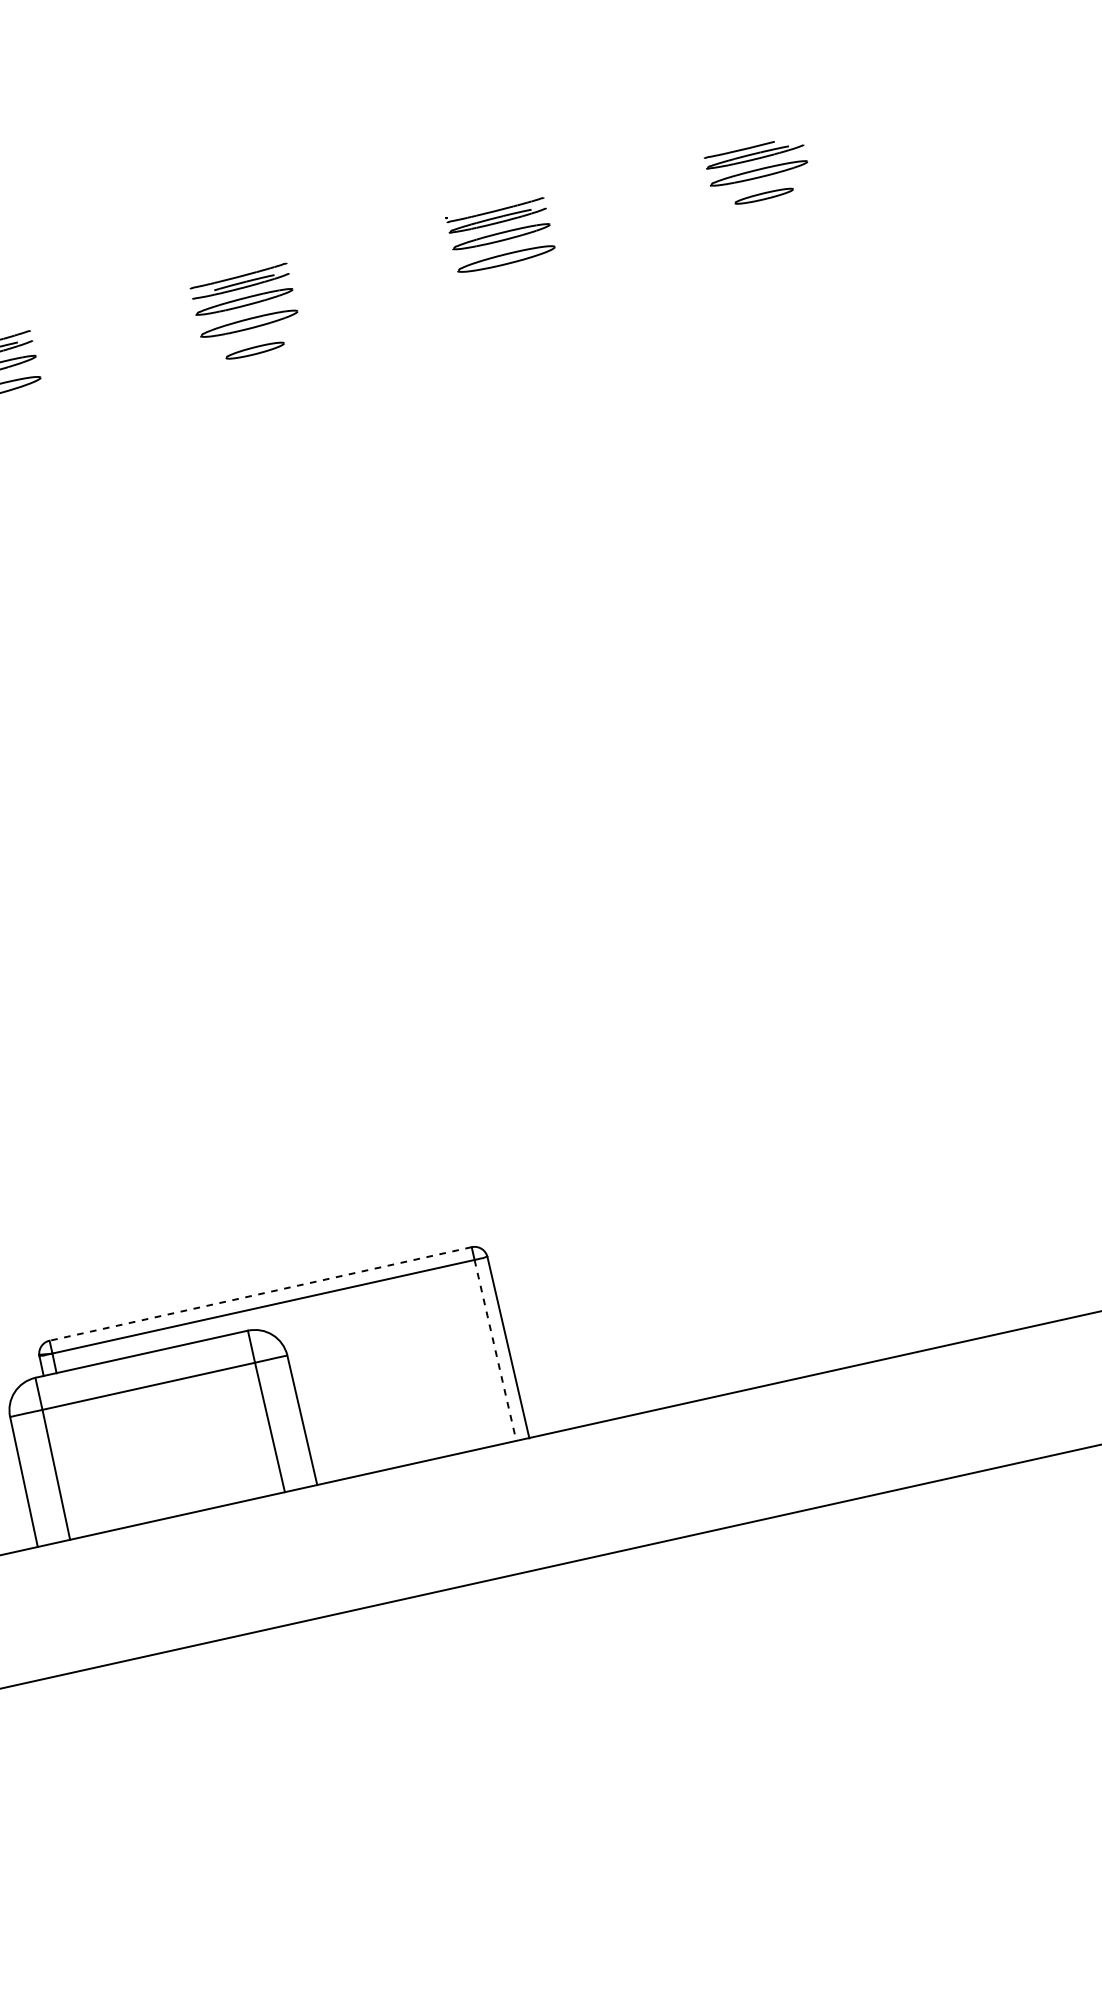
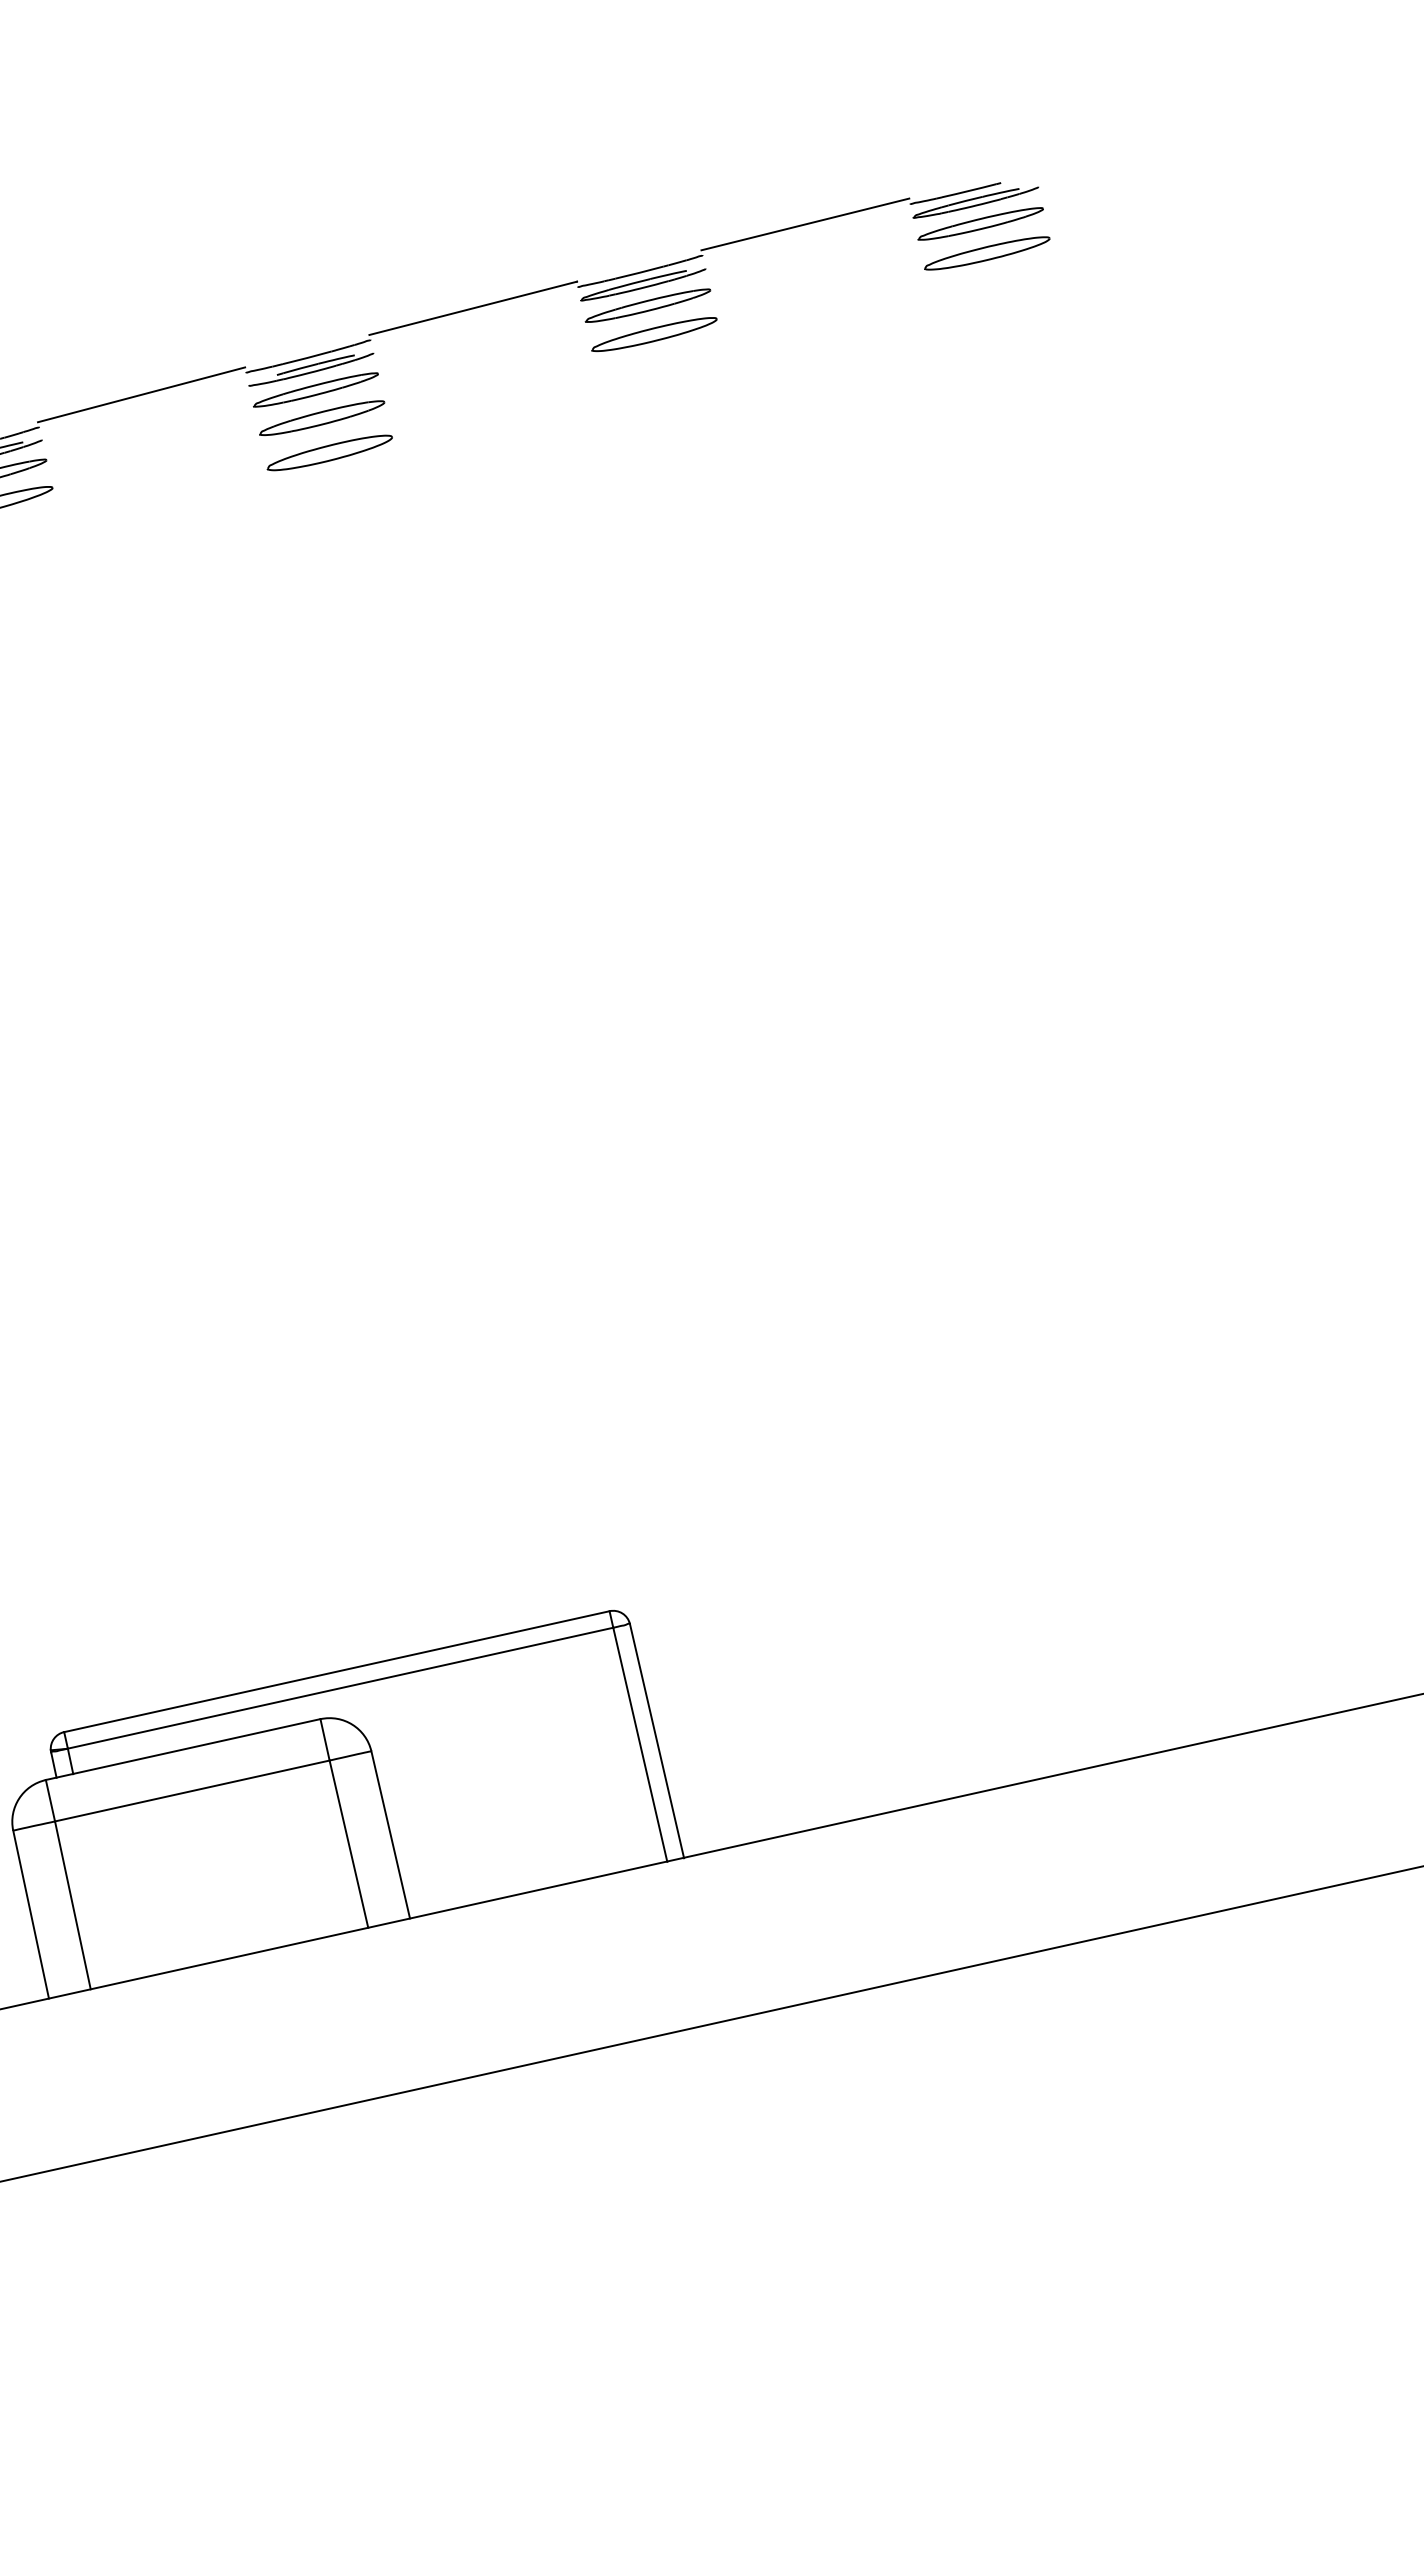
line: (623, 173) -> (805, 224), added
part: (764, 196) -> (987, 253), size x1.67
line: (365, 238) -> (472, 307), added
line: (109, 305) -> (141, 394), added
part: (254, 350) -> (329, 452), size x1.67
line: (260, 1293) -> (336, 1671), dashed -> solid
line: (495, 1351) -> (640, 1745), dashed -> solid

